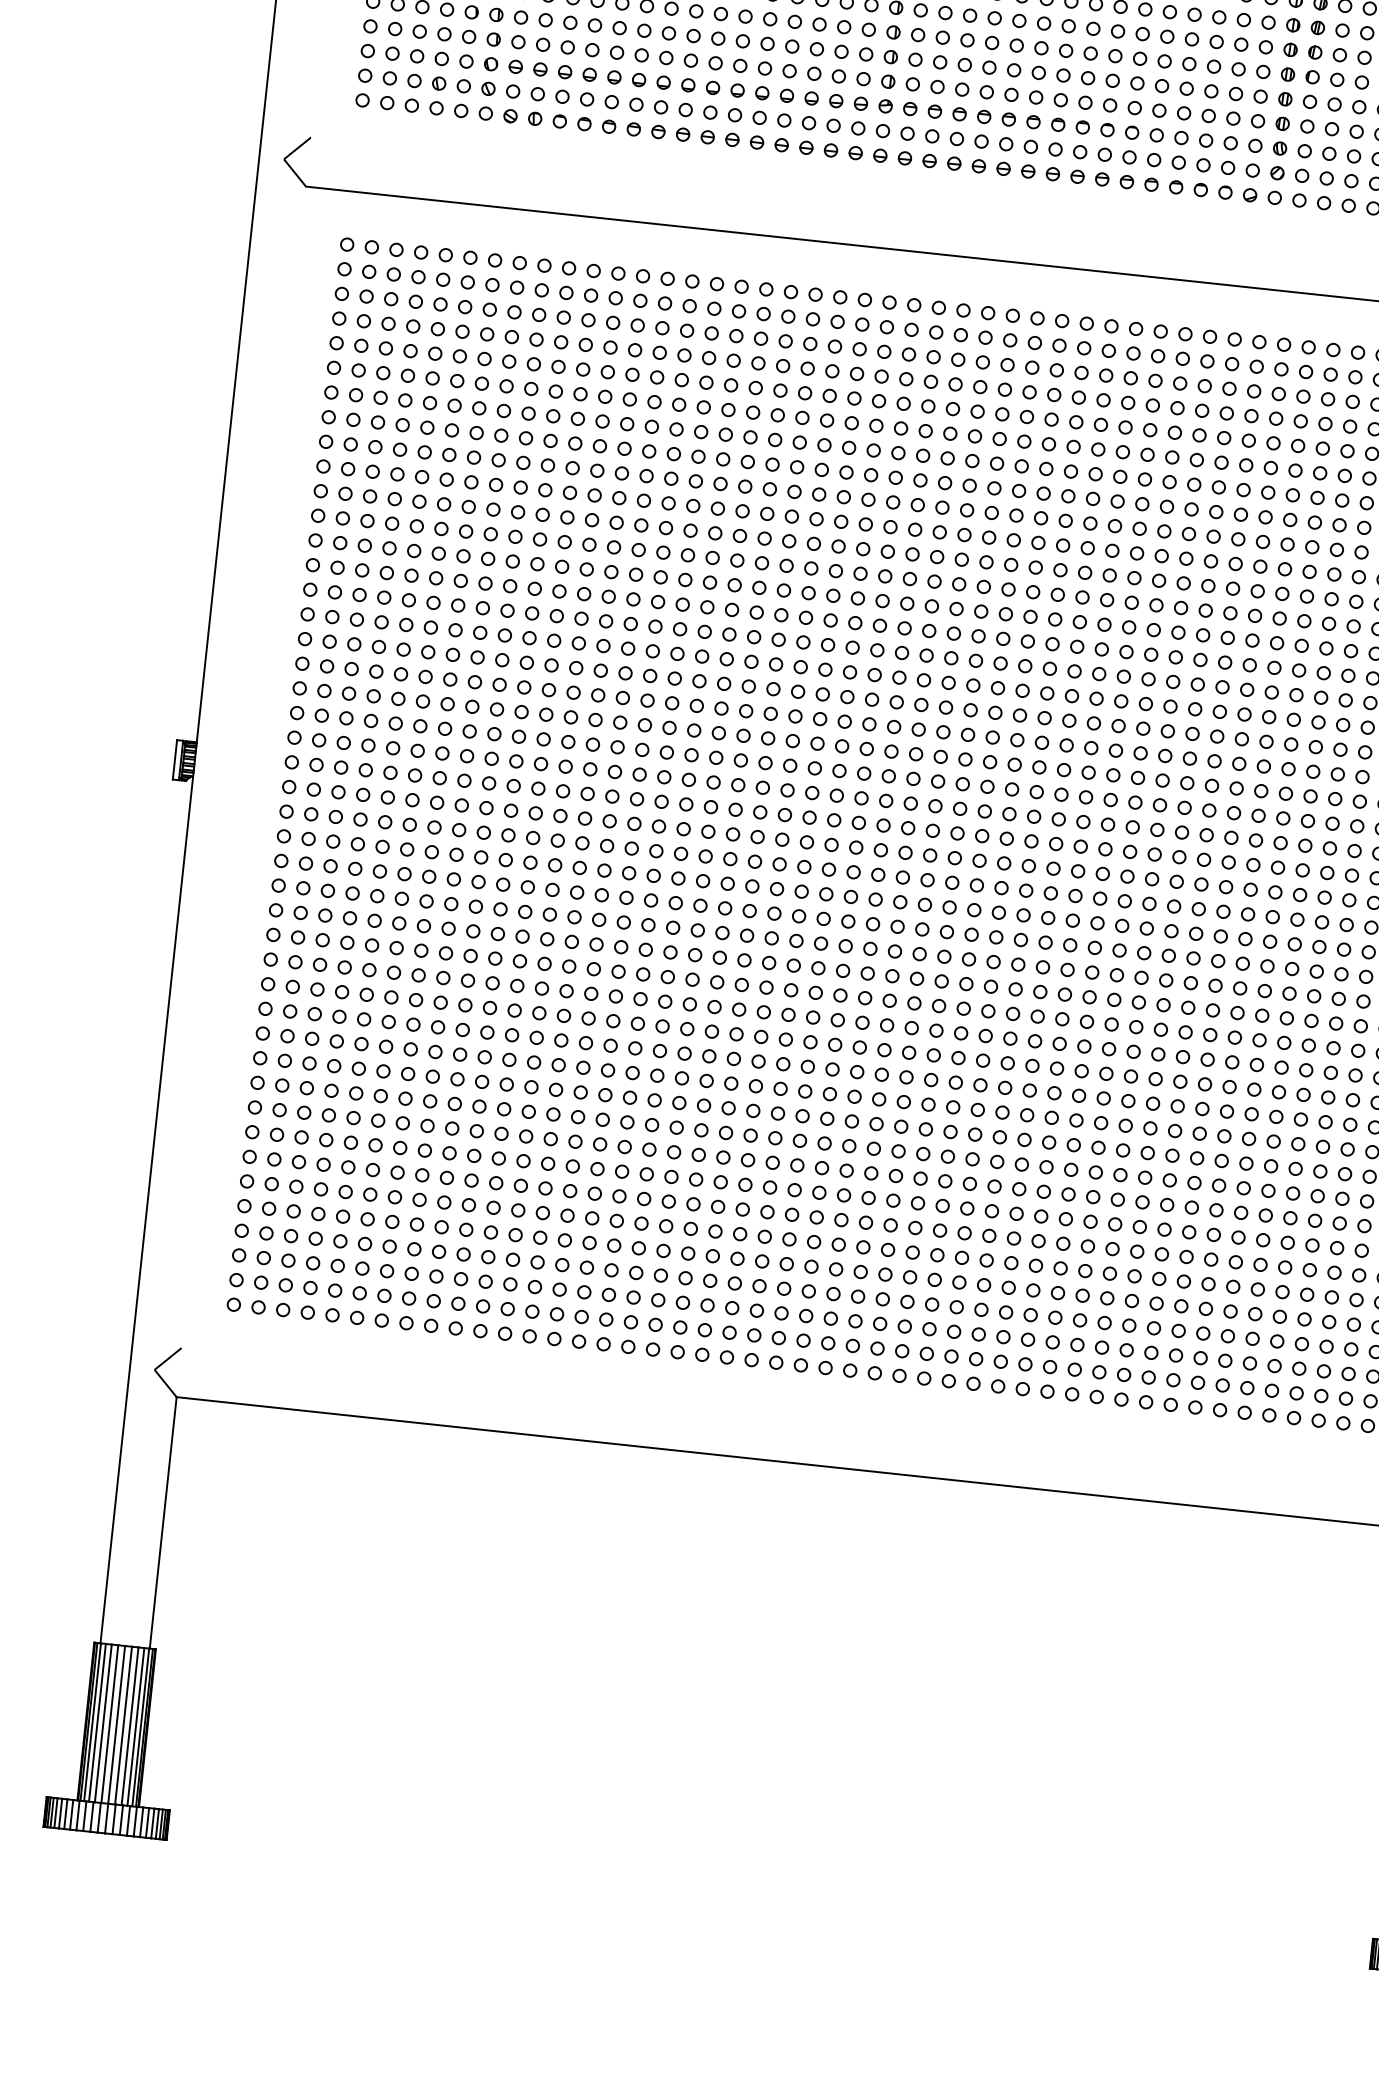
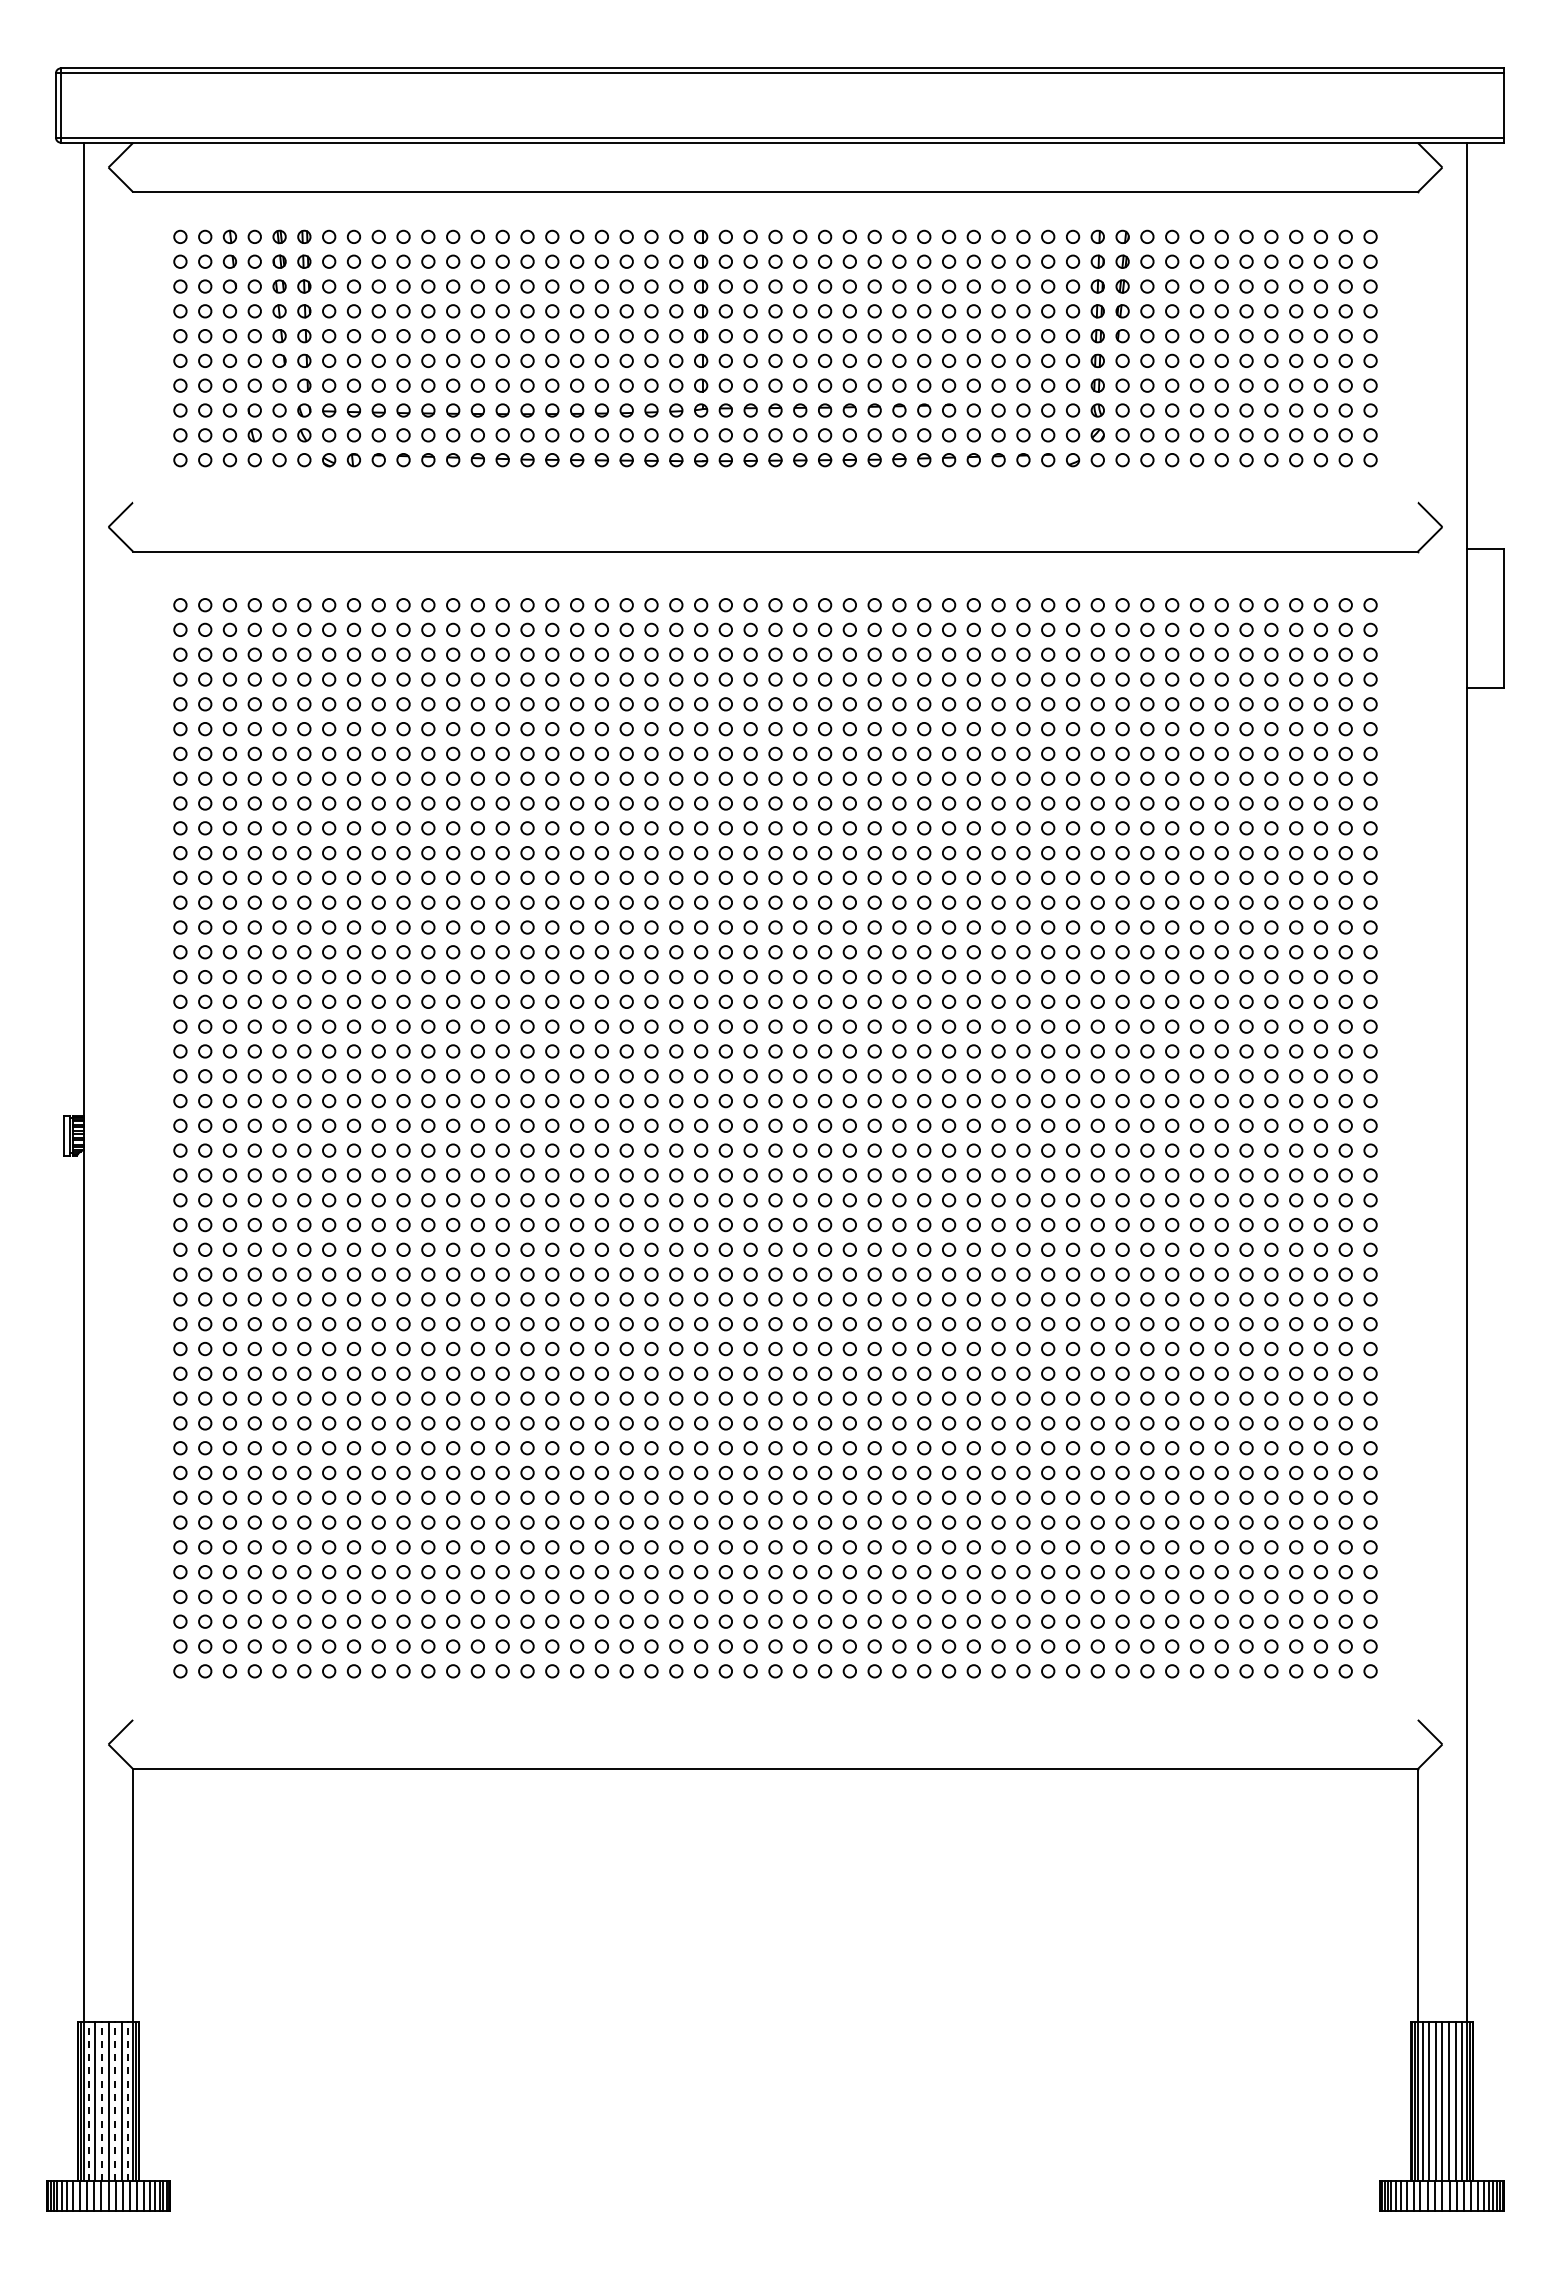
line: (97, 1722) -> (89, 2101), solid -> dashed
line: (109, 1724) -> (101, 2101), solid -> dashed
line: (123, 1725) -> (115, 2101), solid -> dashed
line: (135, 1726) -> (127, 2101), solid -> dashed

